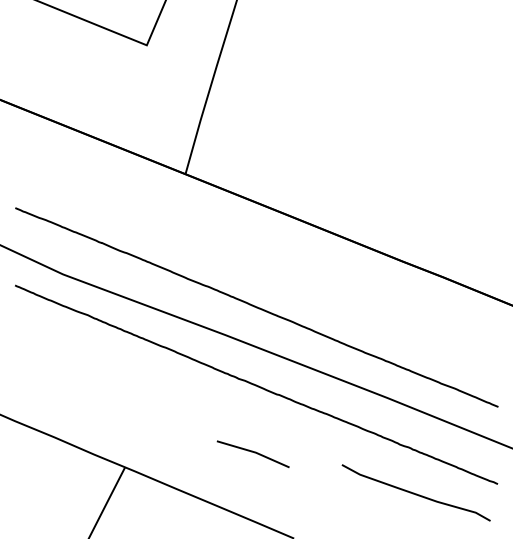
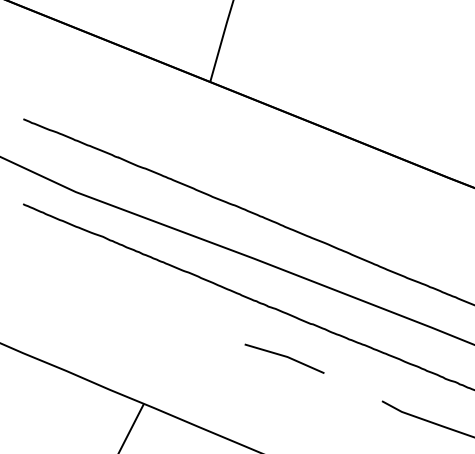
line: (252, 452) -> (283, 356), moved

